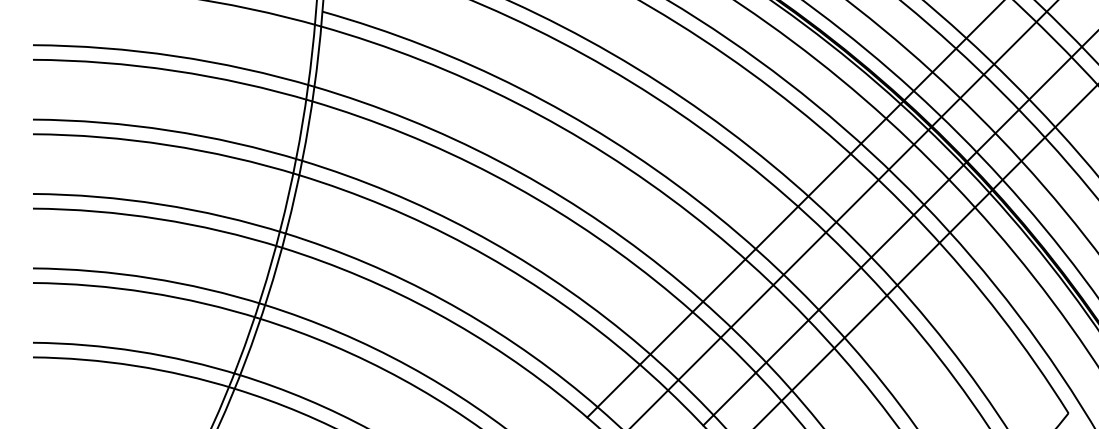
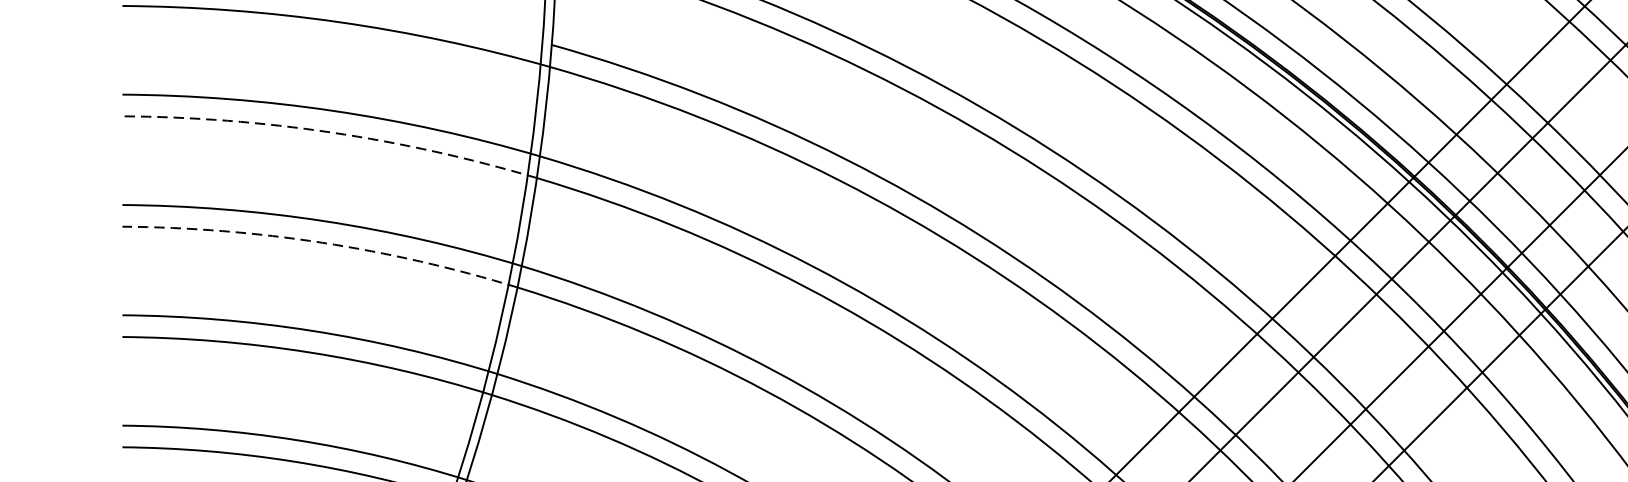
arc: (174, 70) -> (332, 132), solid -> dashed
arc: (167, 145) -> (321, 243), solid -> dashed

